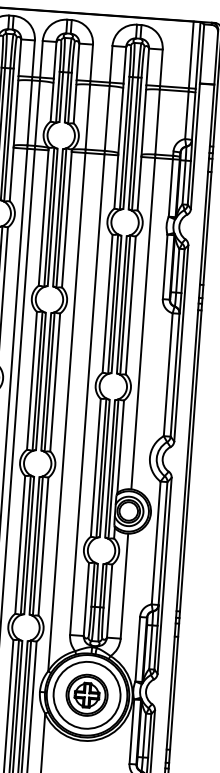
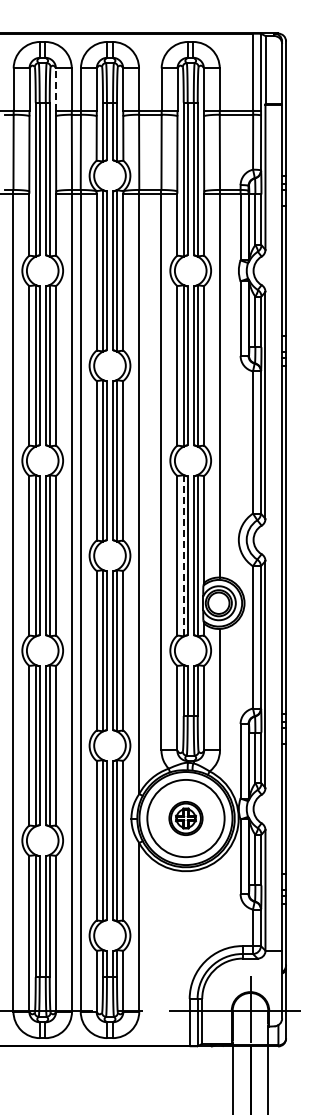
line: (19, 57) -> (55, 89), solid -> dashed
line: (101, 468) -> (183, 555), solid -> dashed
part: (86, 695) -> (185, 818), size x0.7

